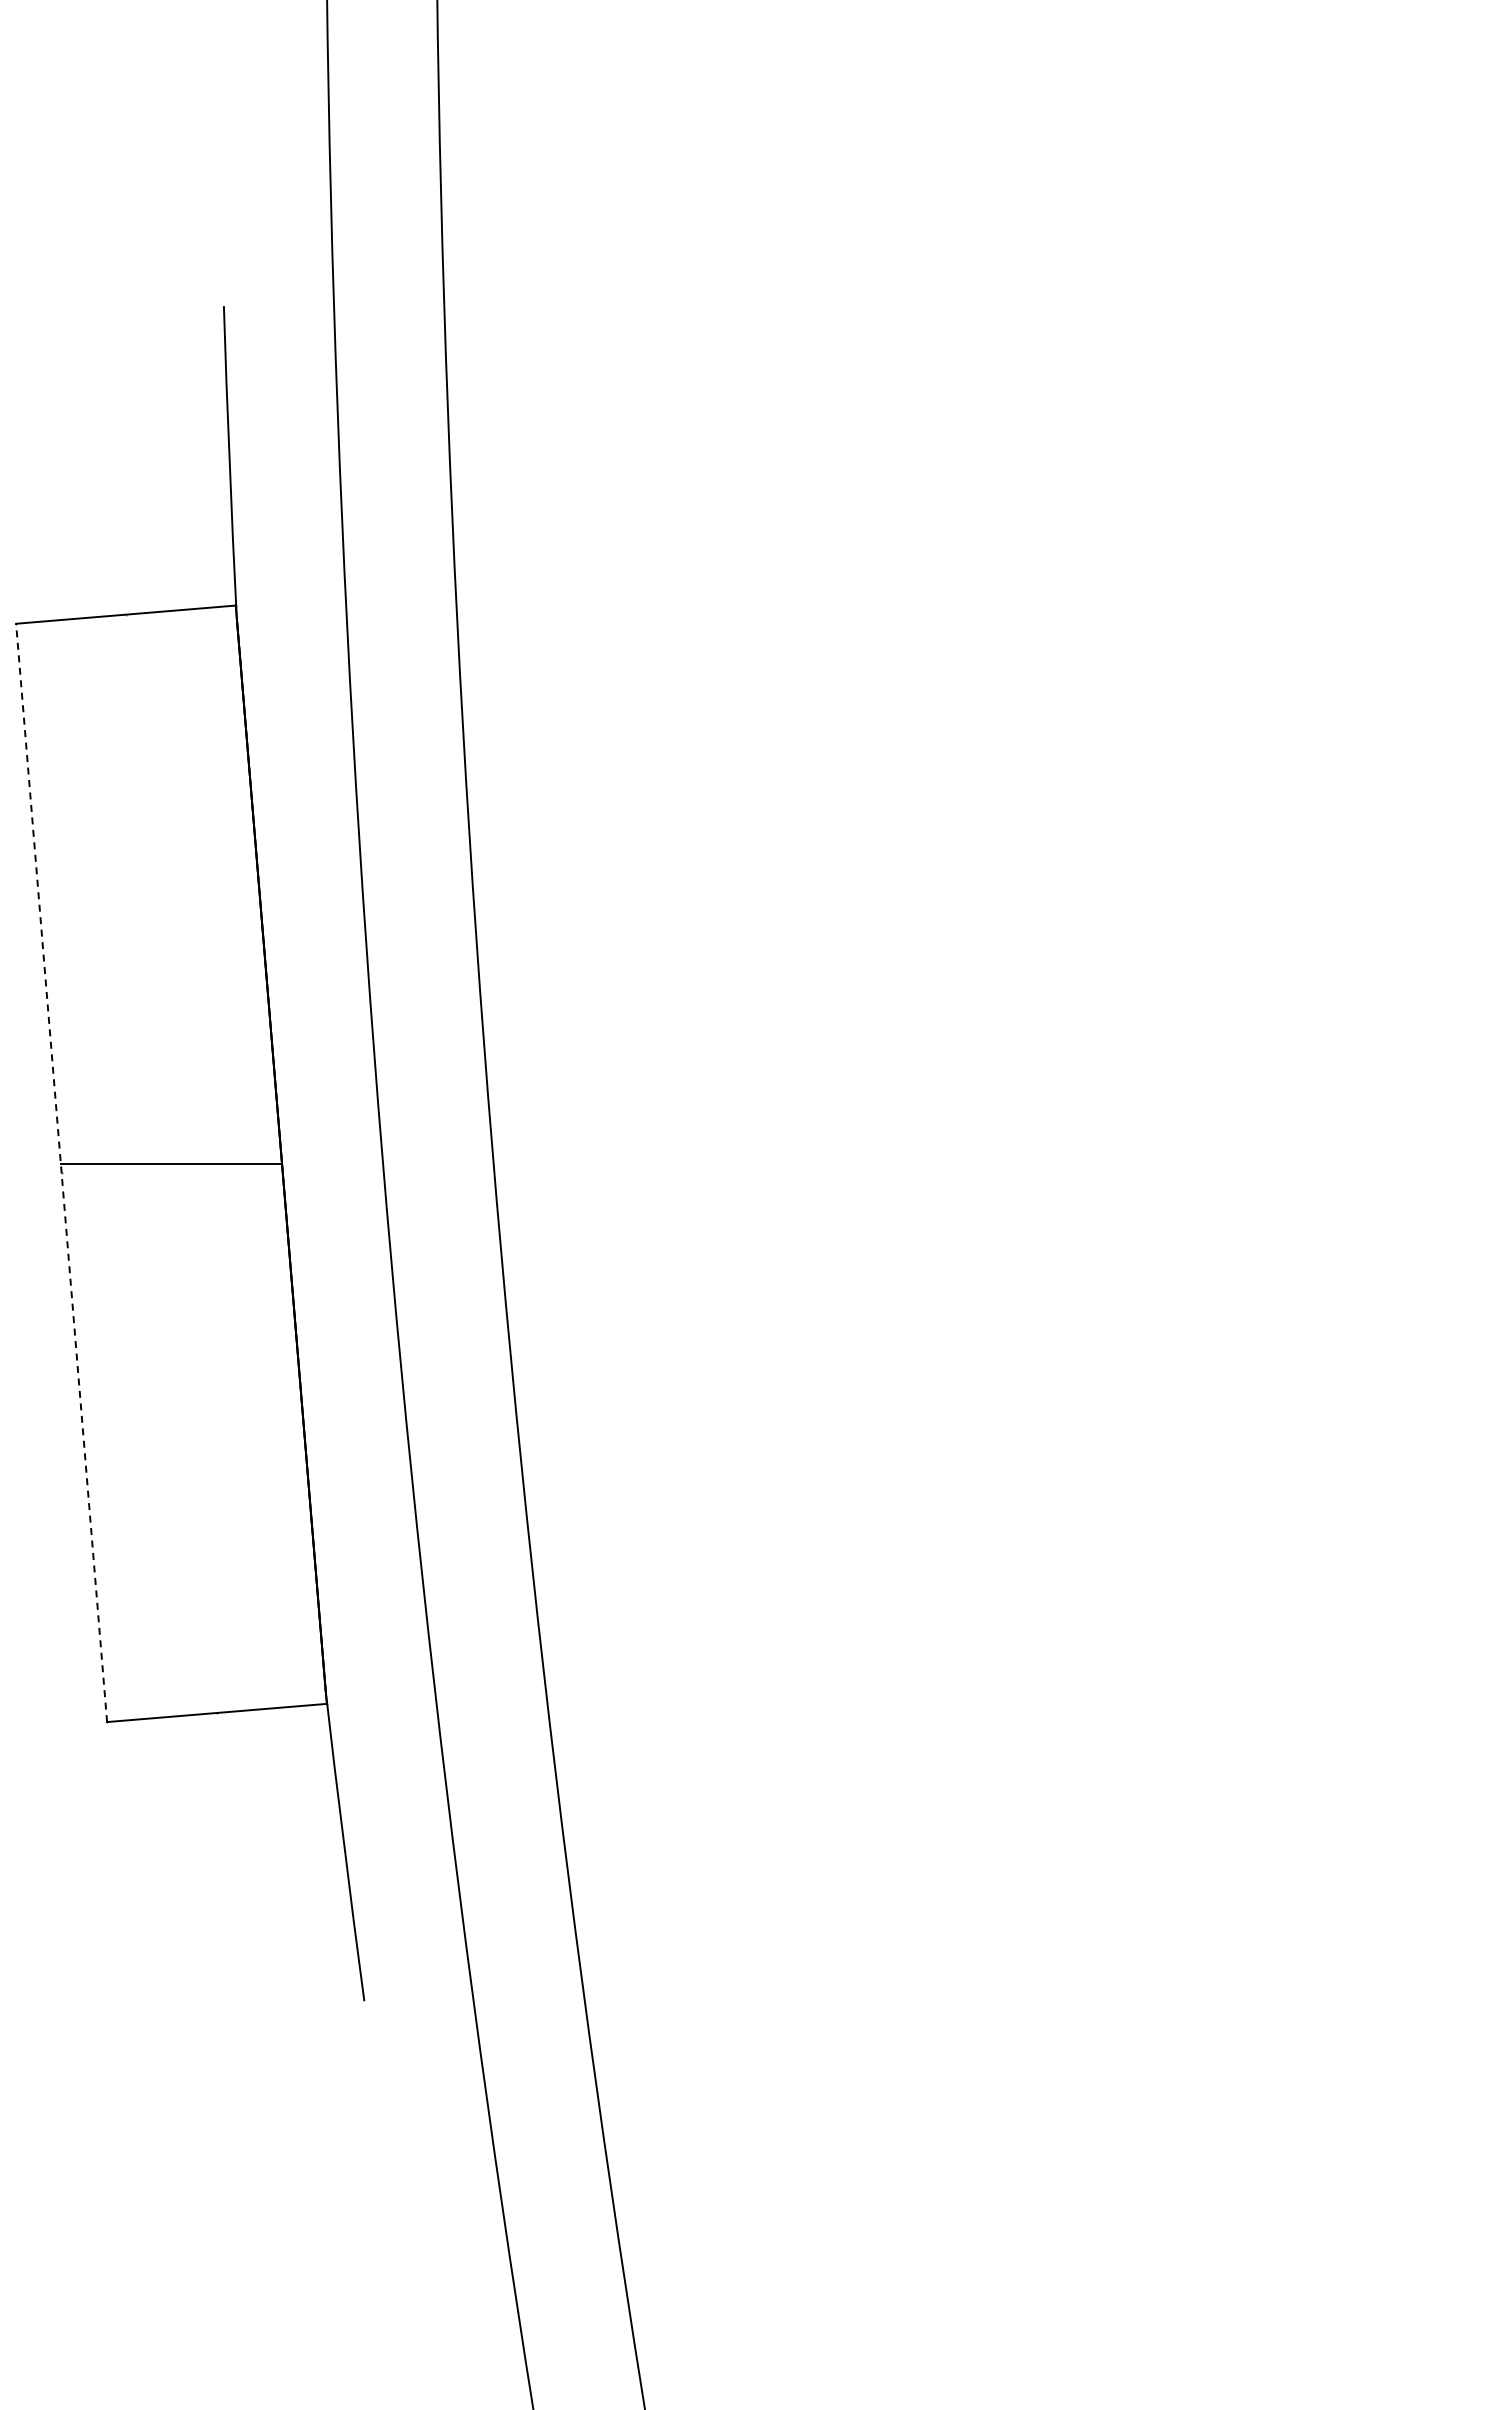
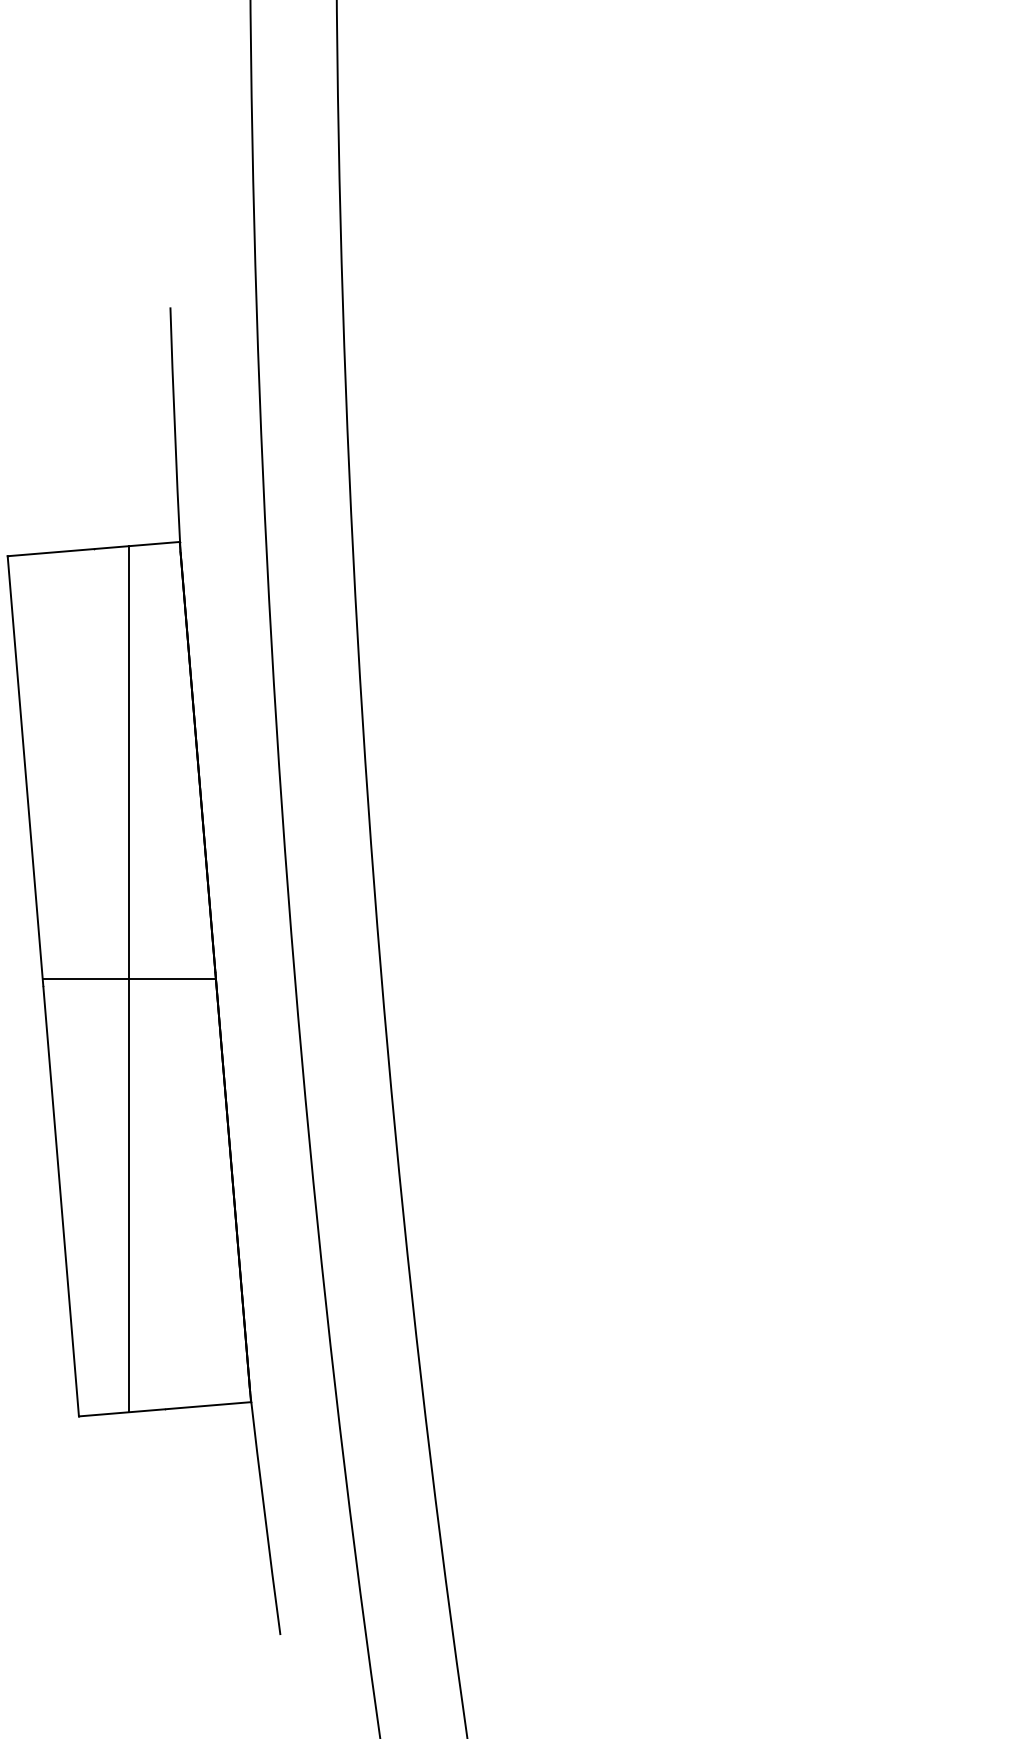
line: (171, 1163) -> (129, 978), added
line: (61, 1172) -> (43, 985), dashed -> solid

